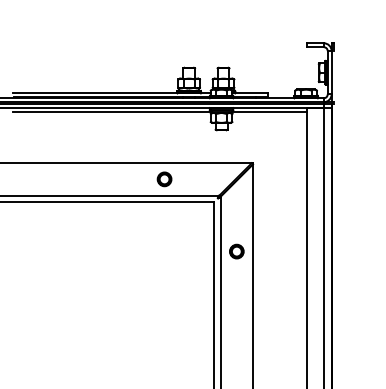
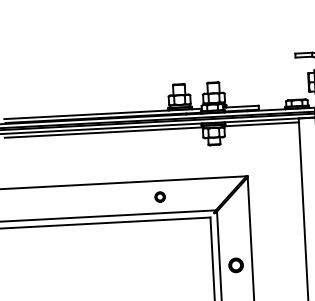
part: (164, 179) -> (160, 197), size x0.7

